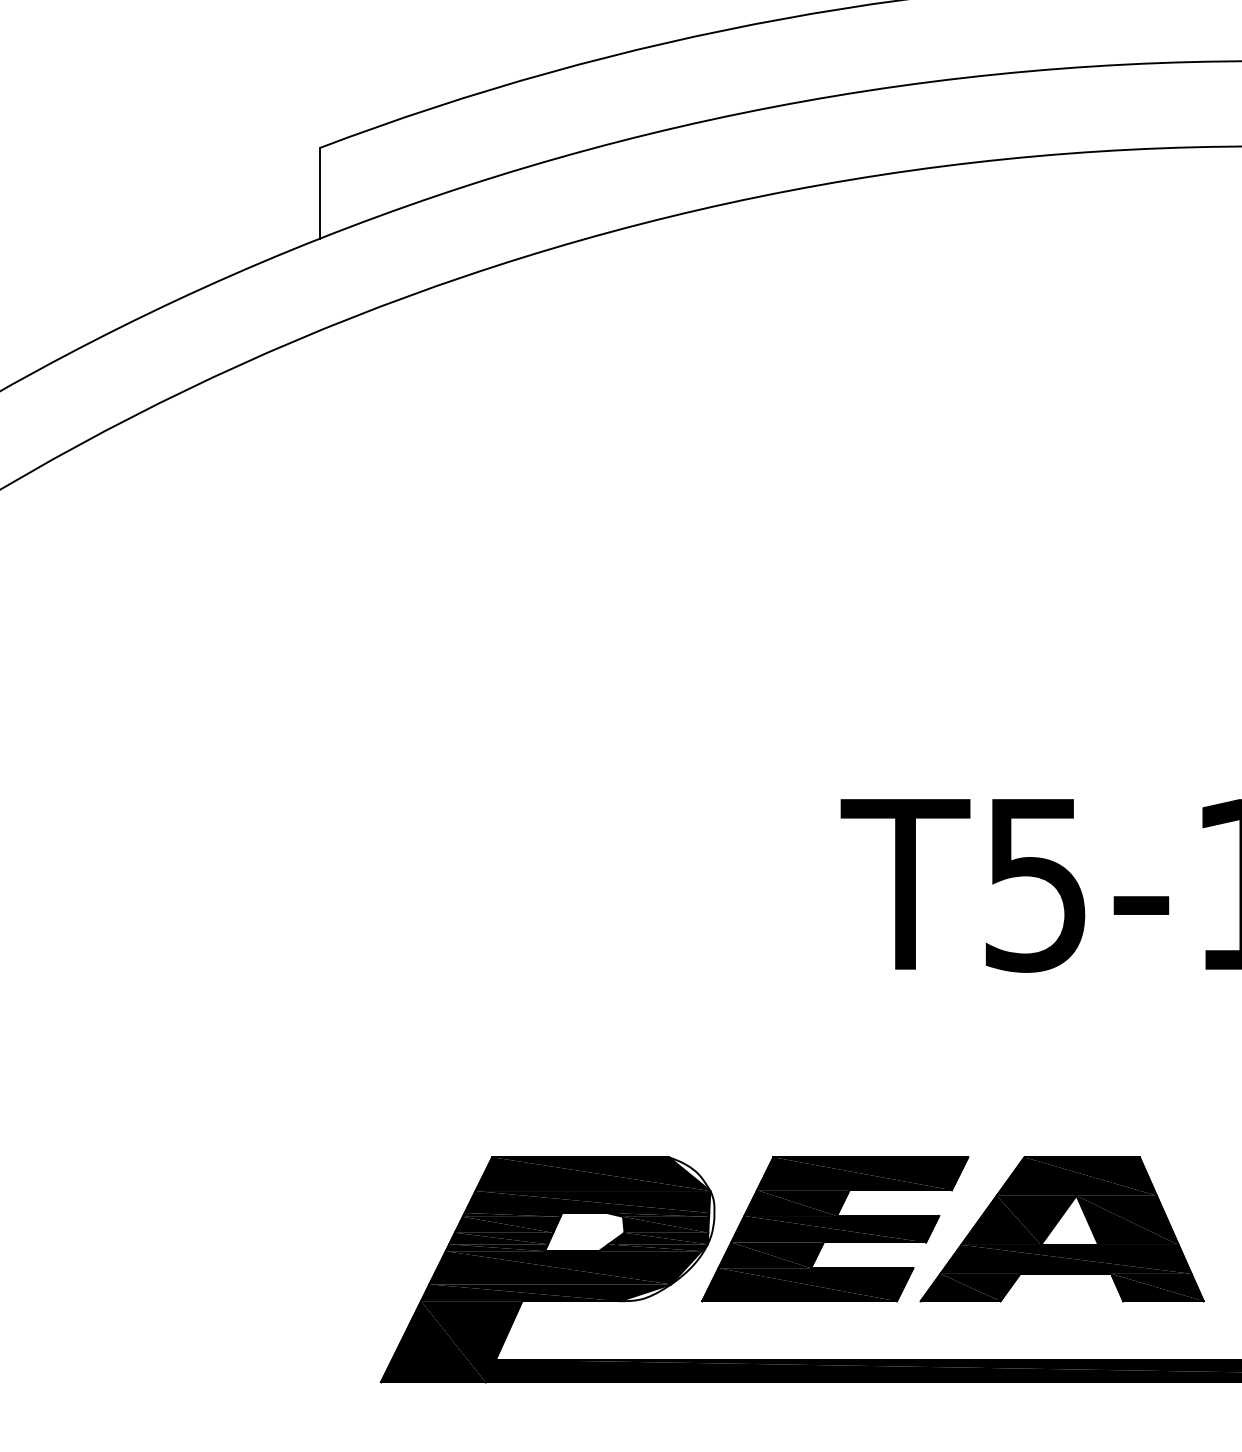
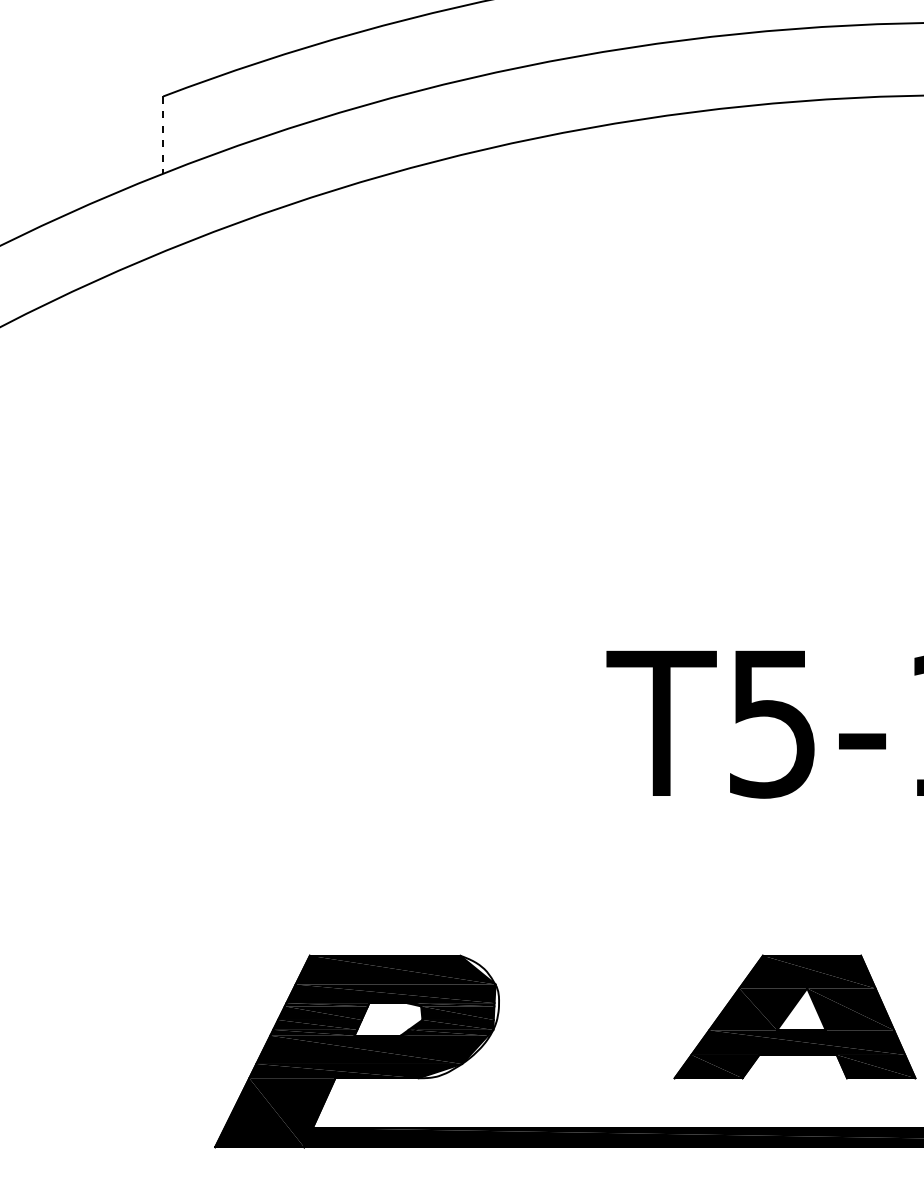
line: (320, 193) -> (163, 135), solid -> dashed
part: (835, 1229) -> (602, 1017), removed

